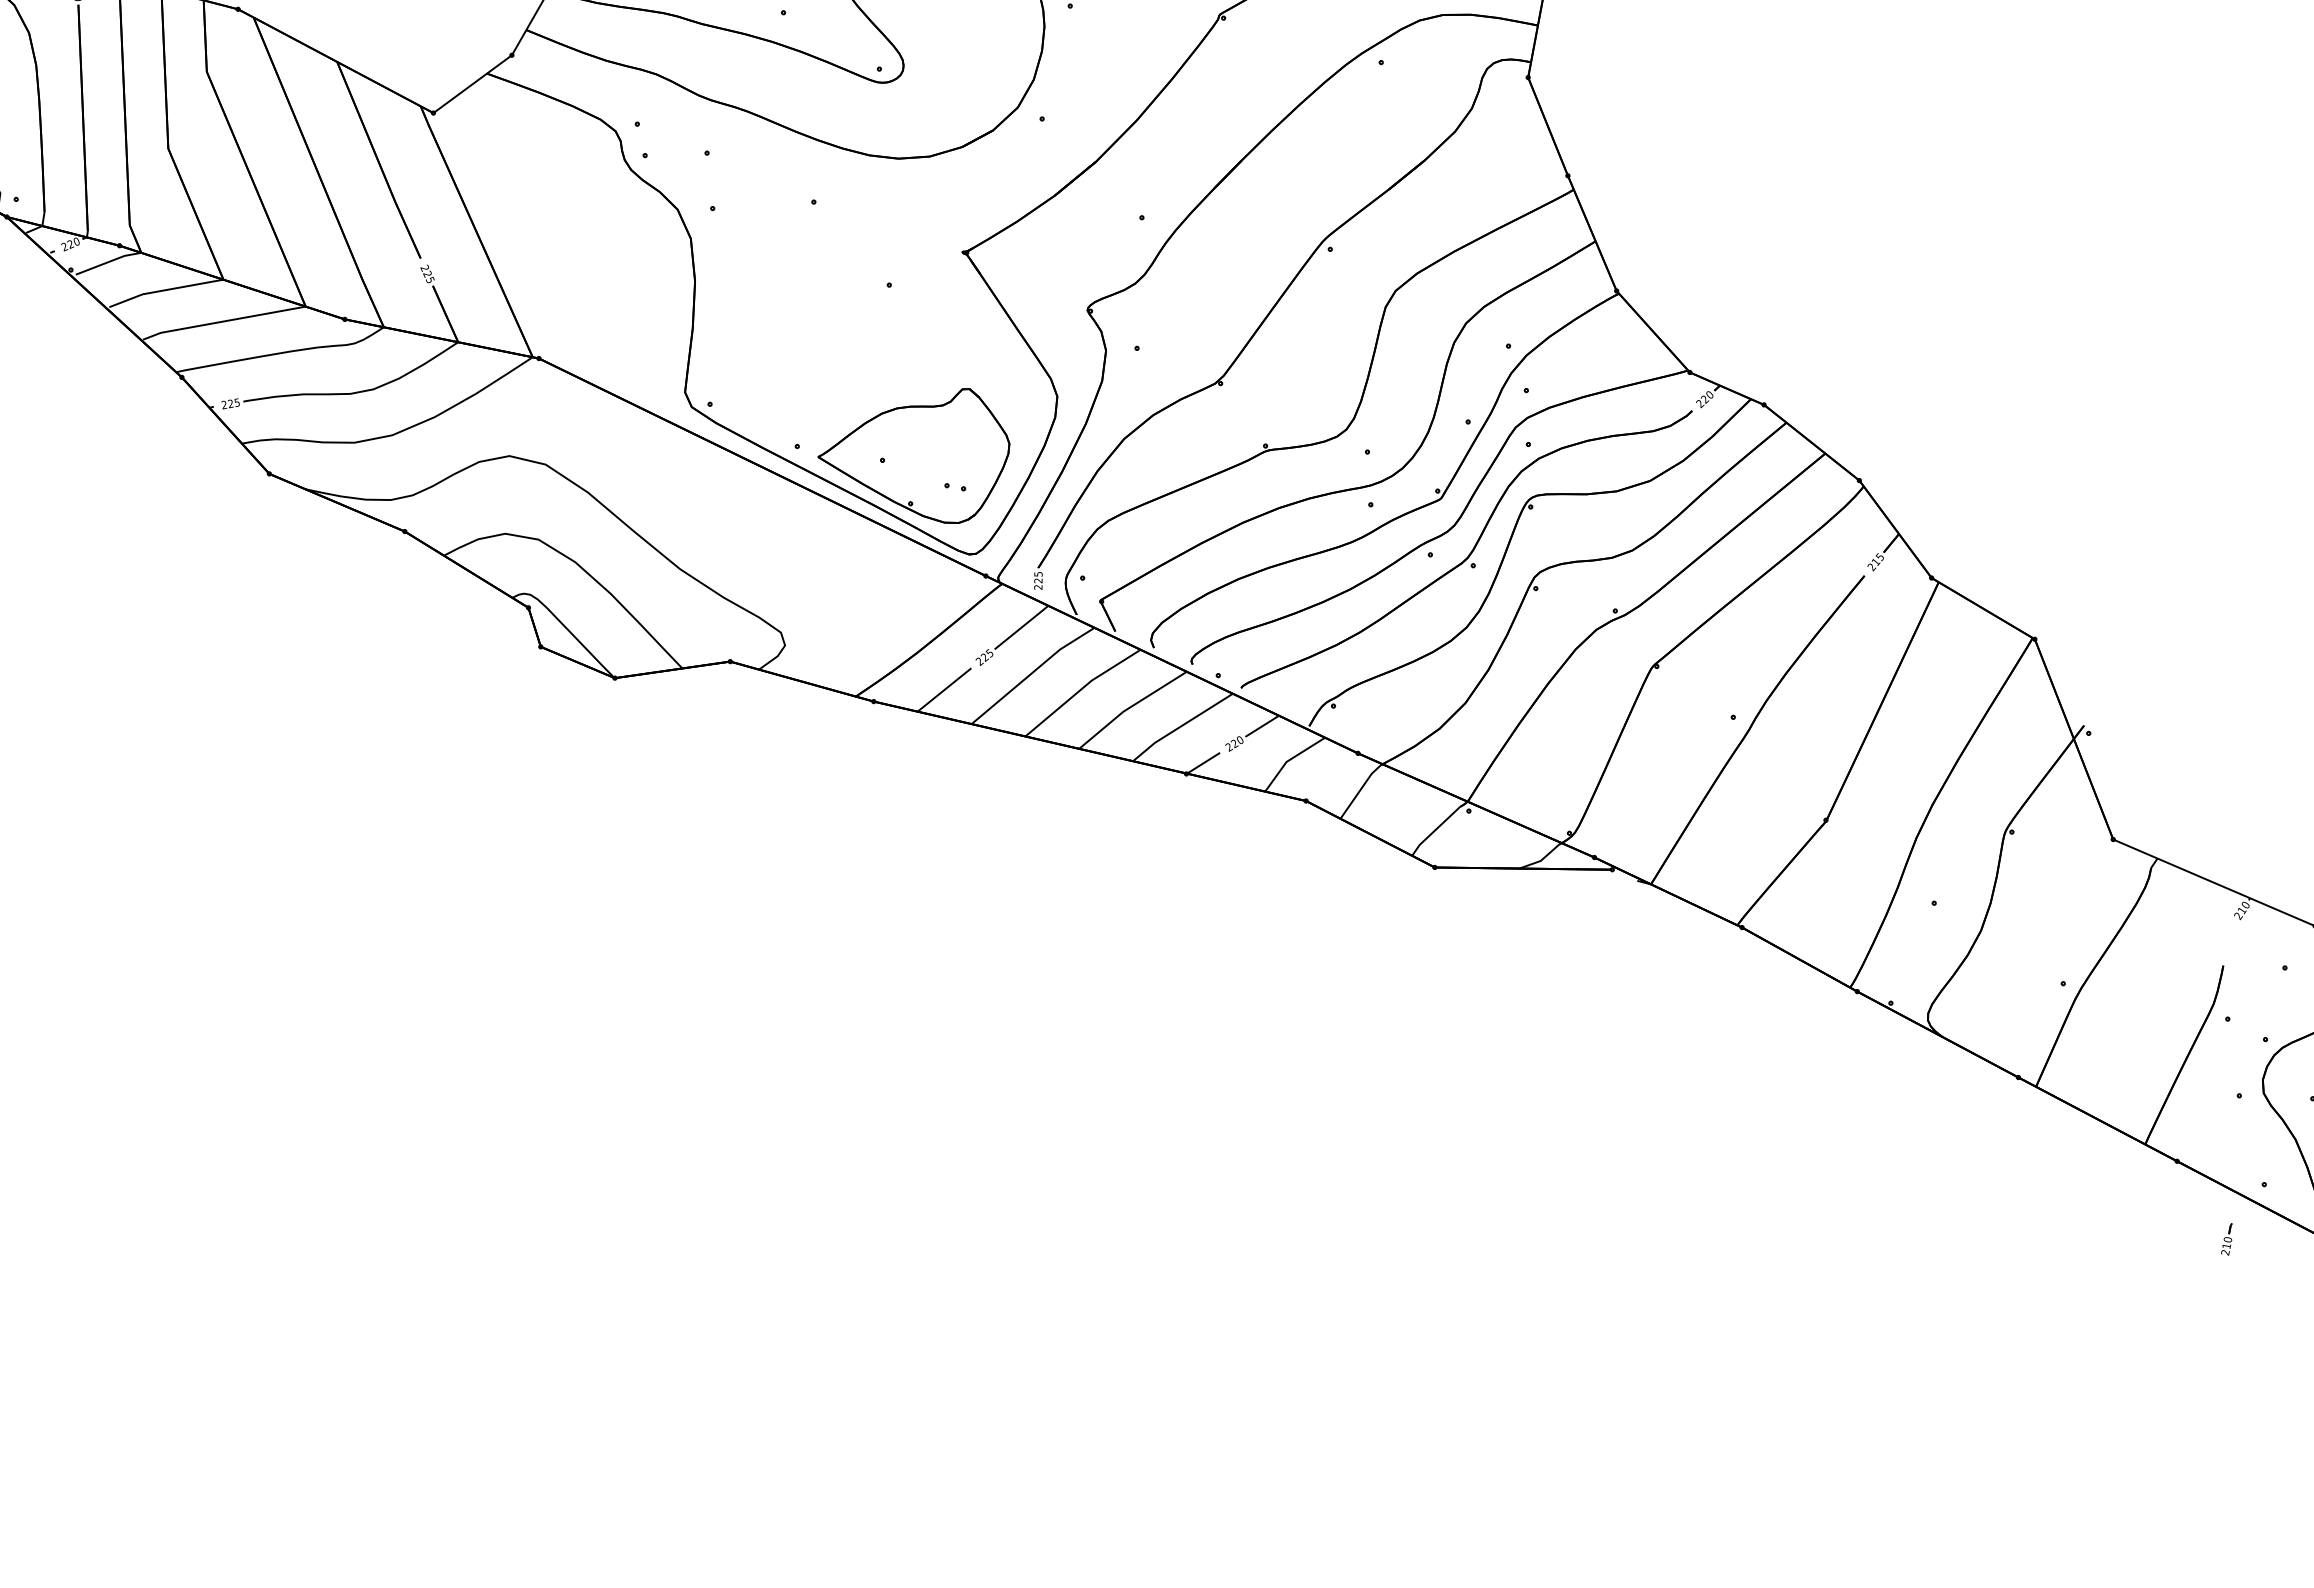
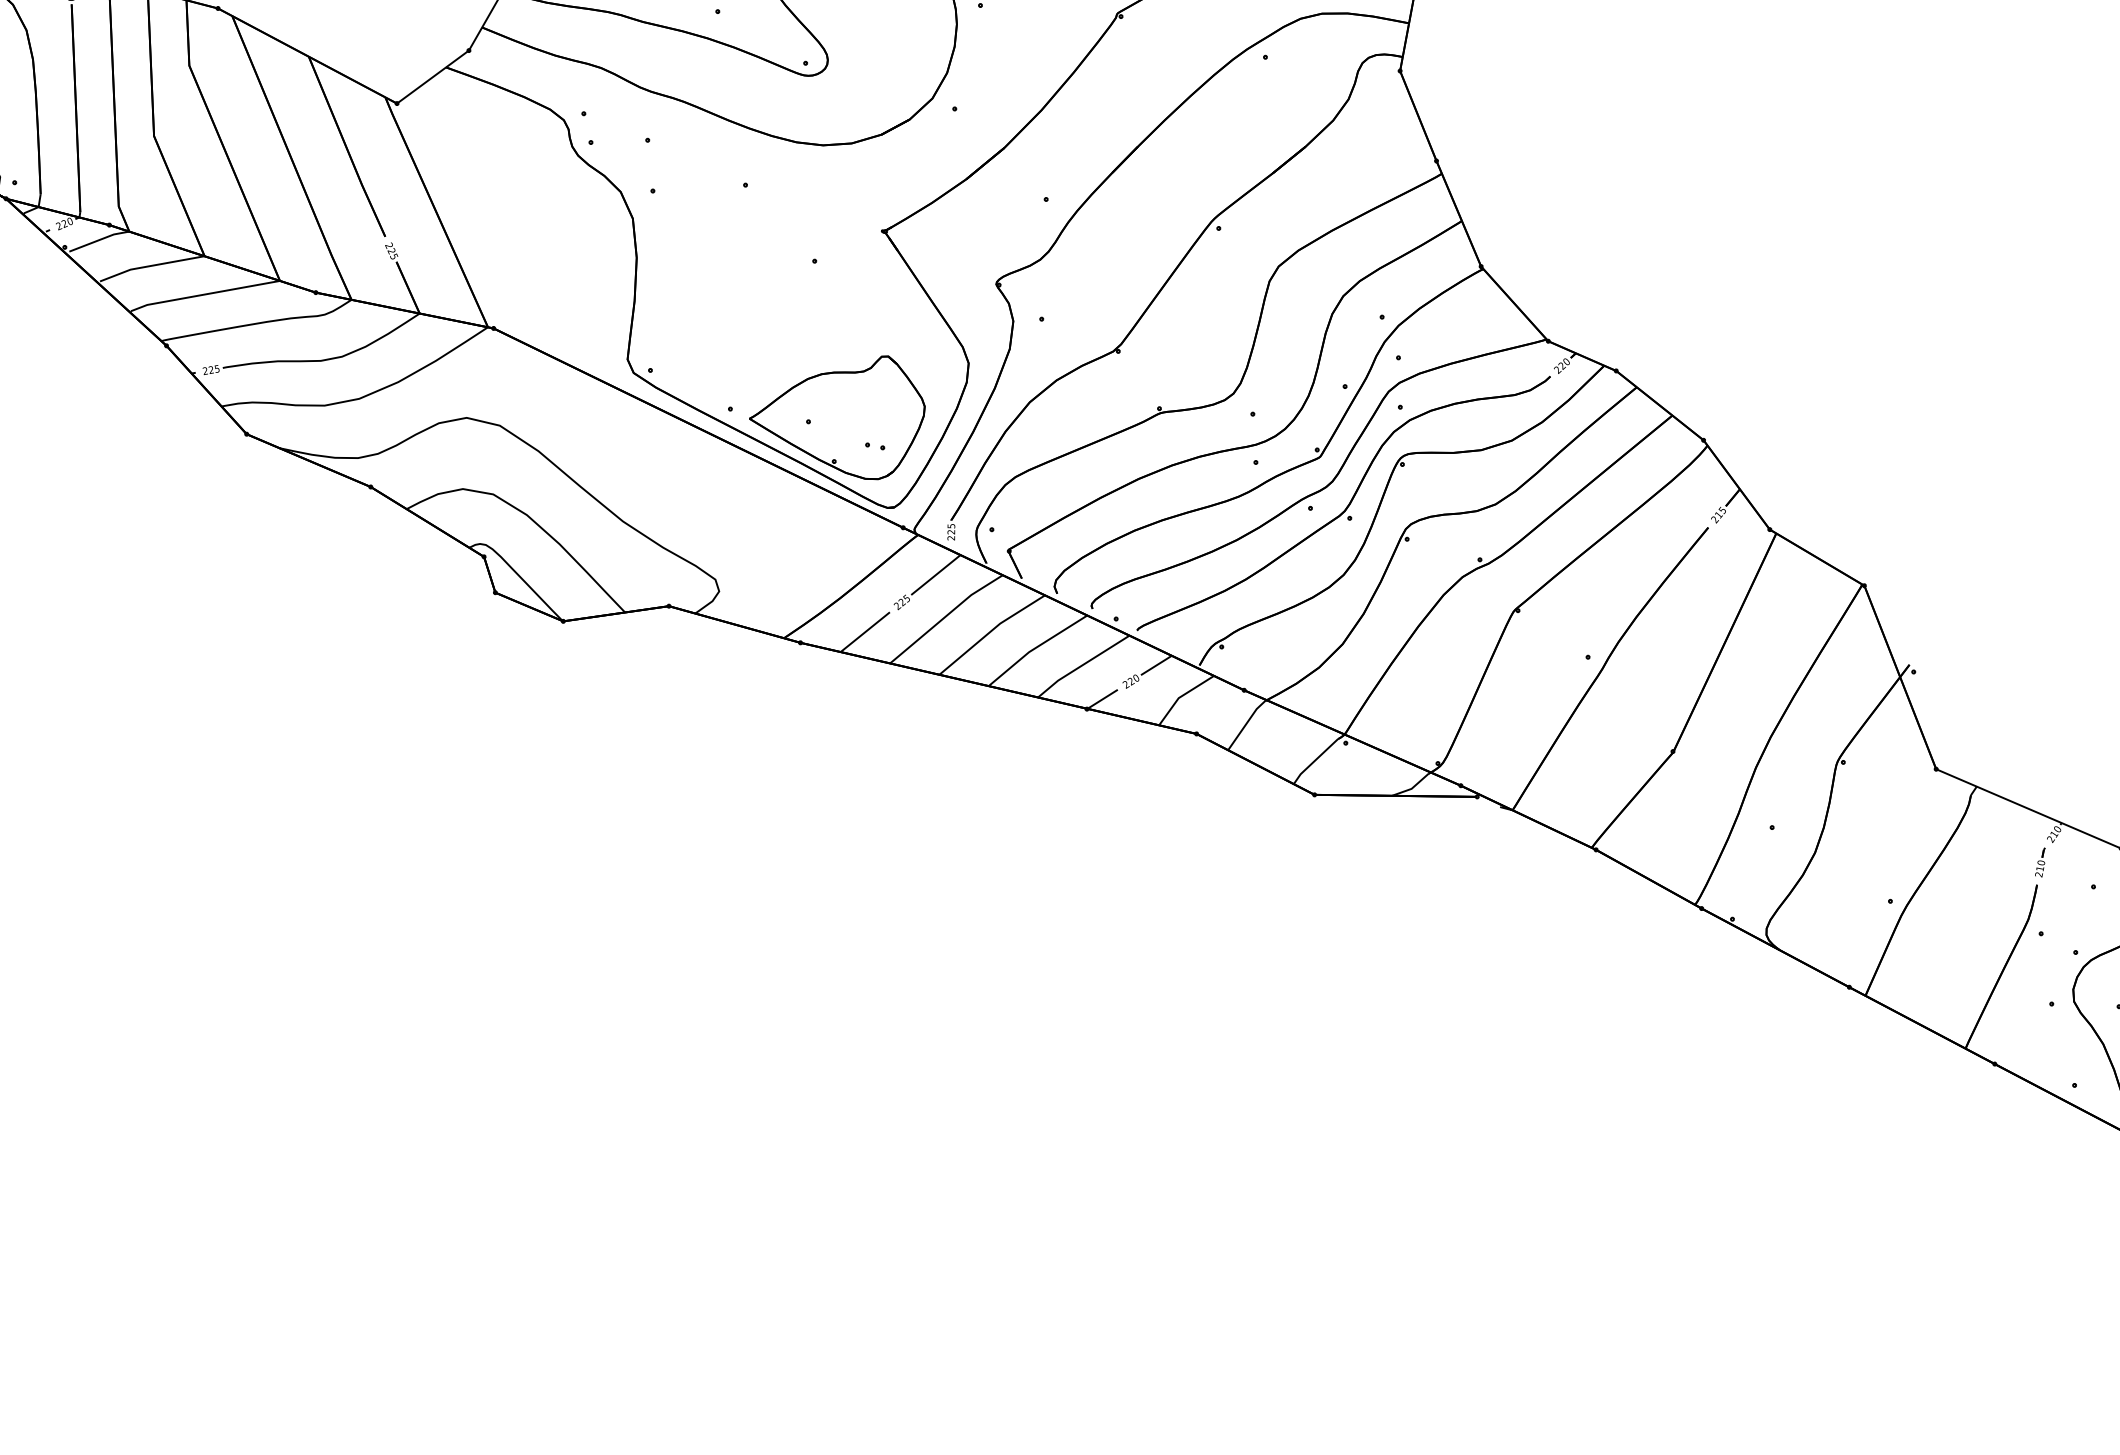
part: (2226, 1239) -> (2039, 862), moved

